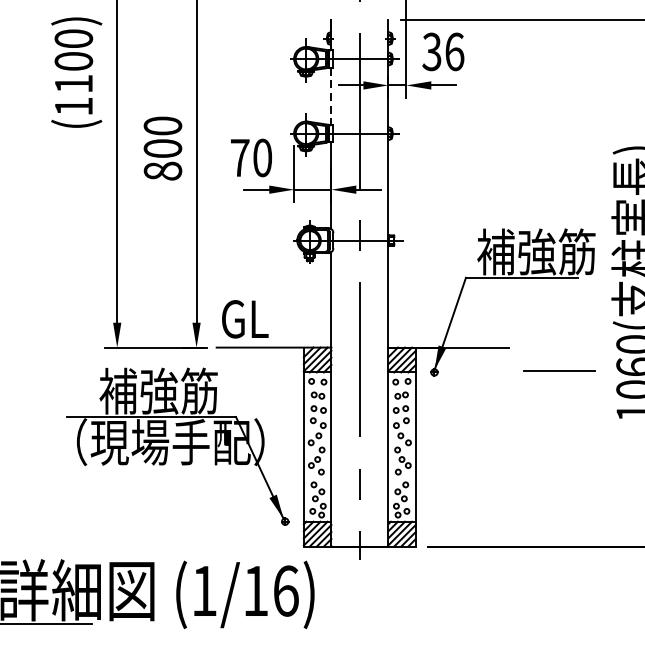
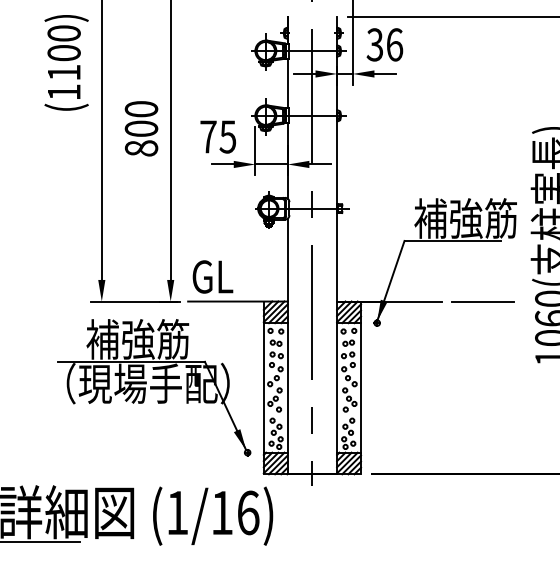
line: (331, 96) -> (287, 83), dashed -> solid
text: (262, 157) -> (227, 136), 70 -> 75
line: (559, 370) -> (482, 301), moved

